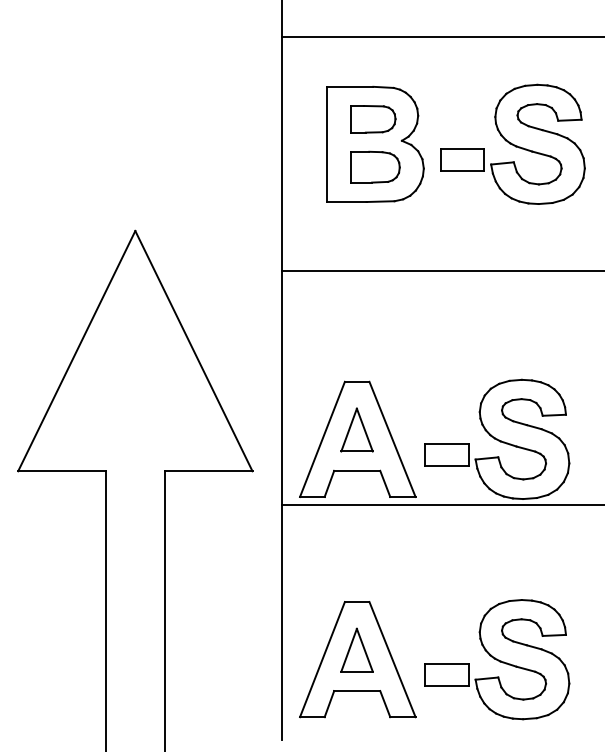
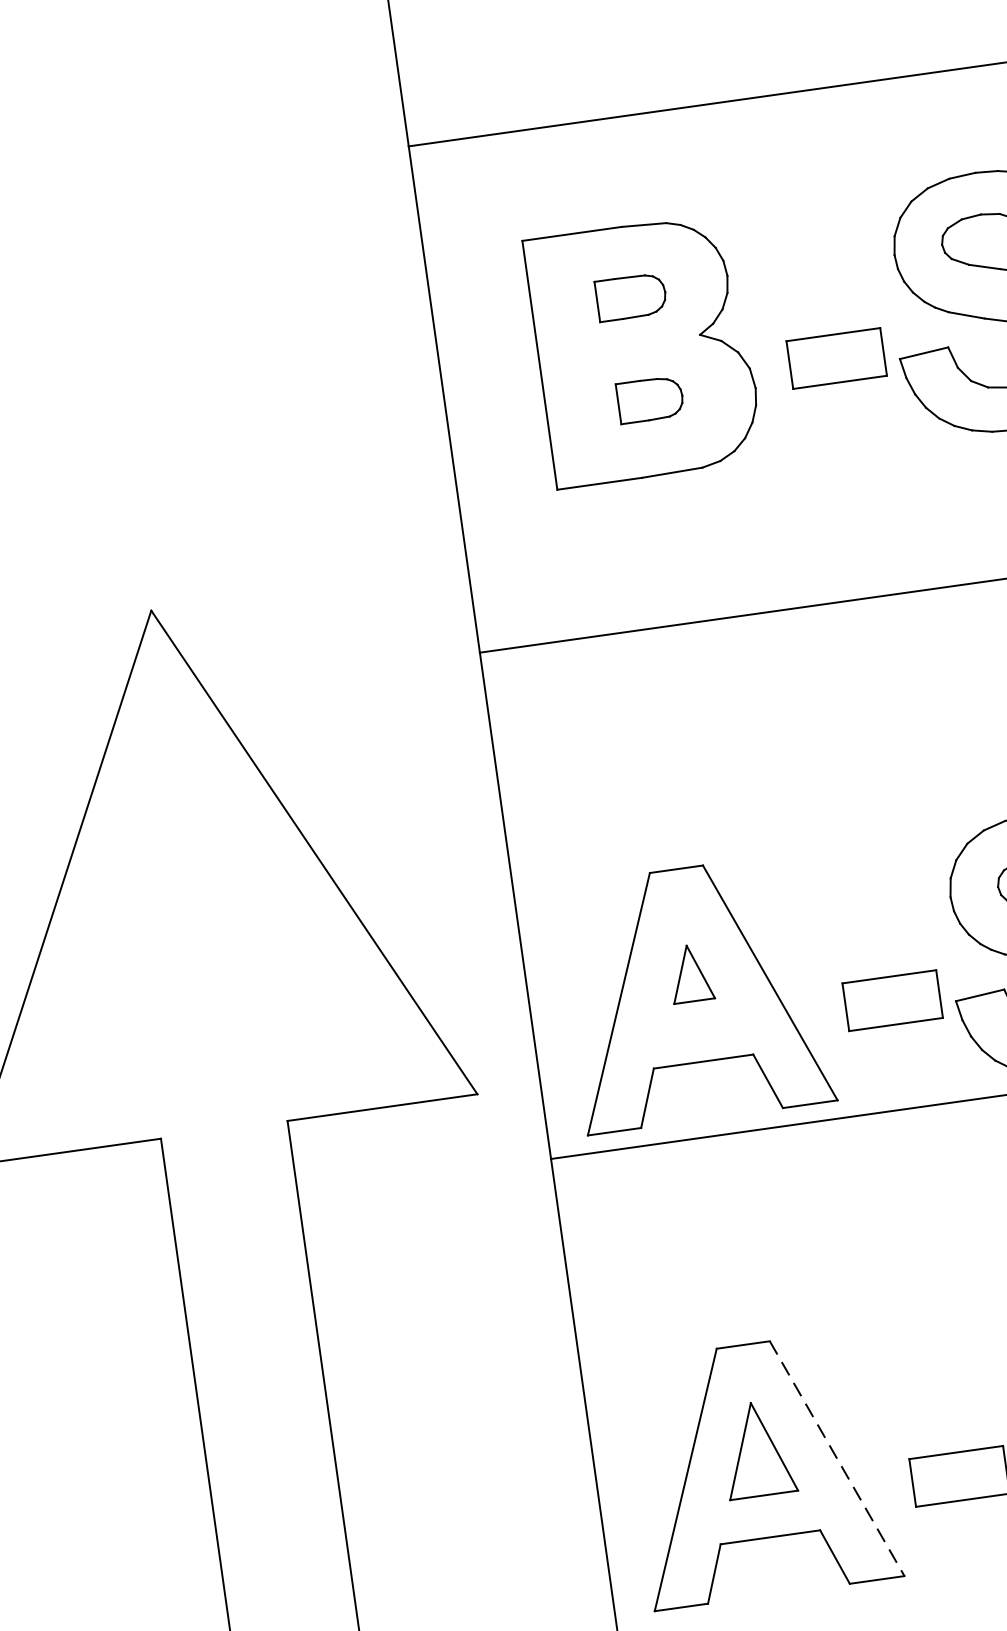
part: (373, 119) -> (632, 297), size x0.7
part: (375, 166) -> (650, 398), size x0.6
part: (356, 429) -> (689, 972), size x0.6
line: (392, 660) -> (837, 1460), solid -> dashed

